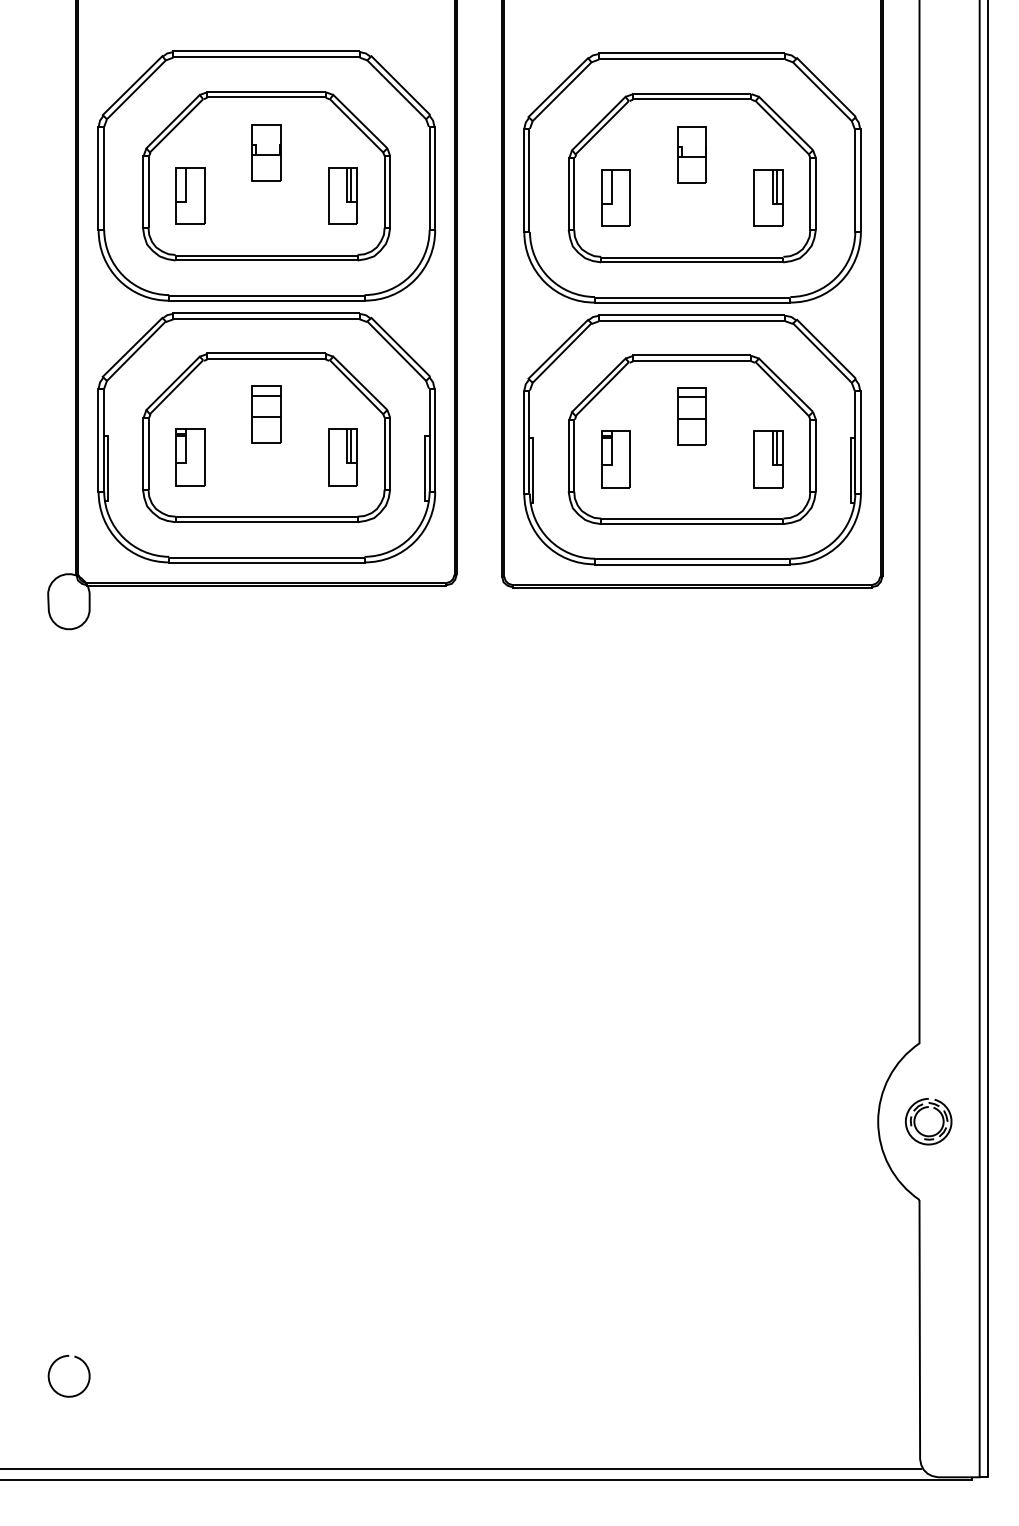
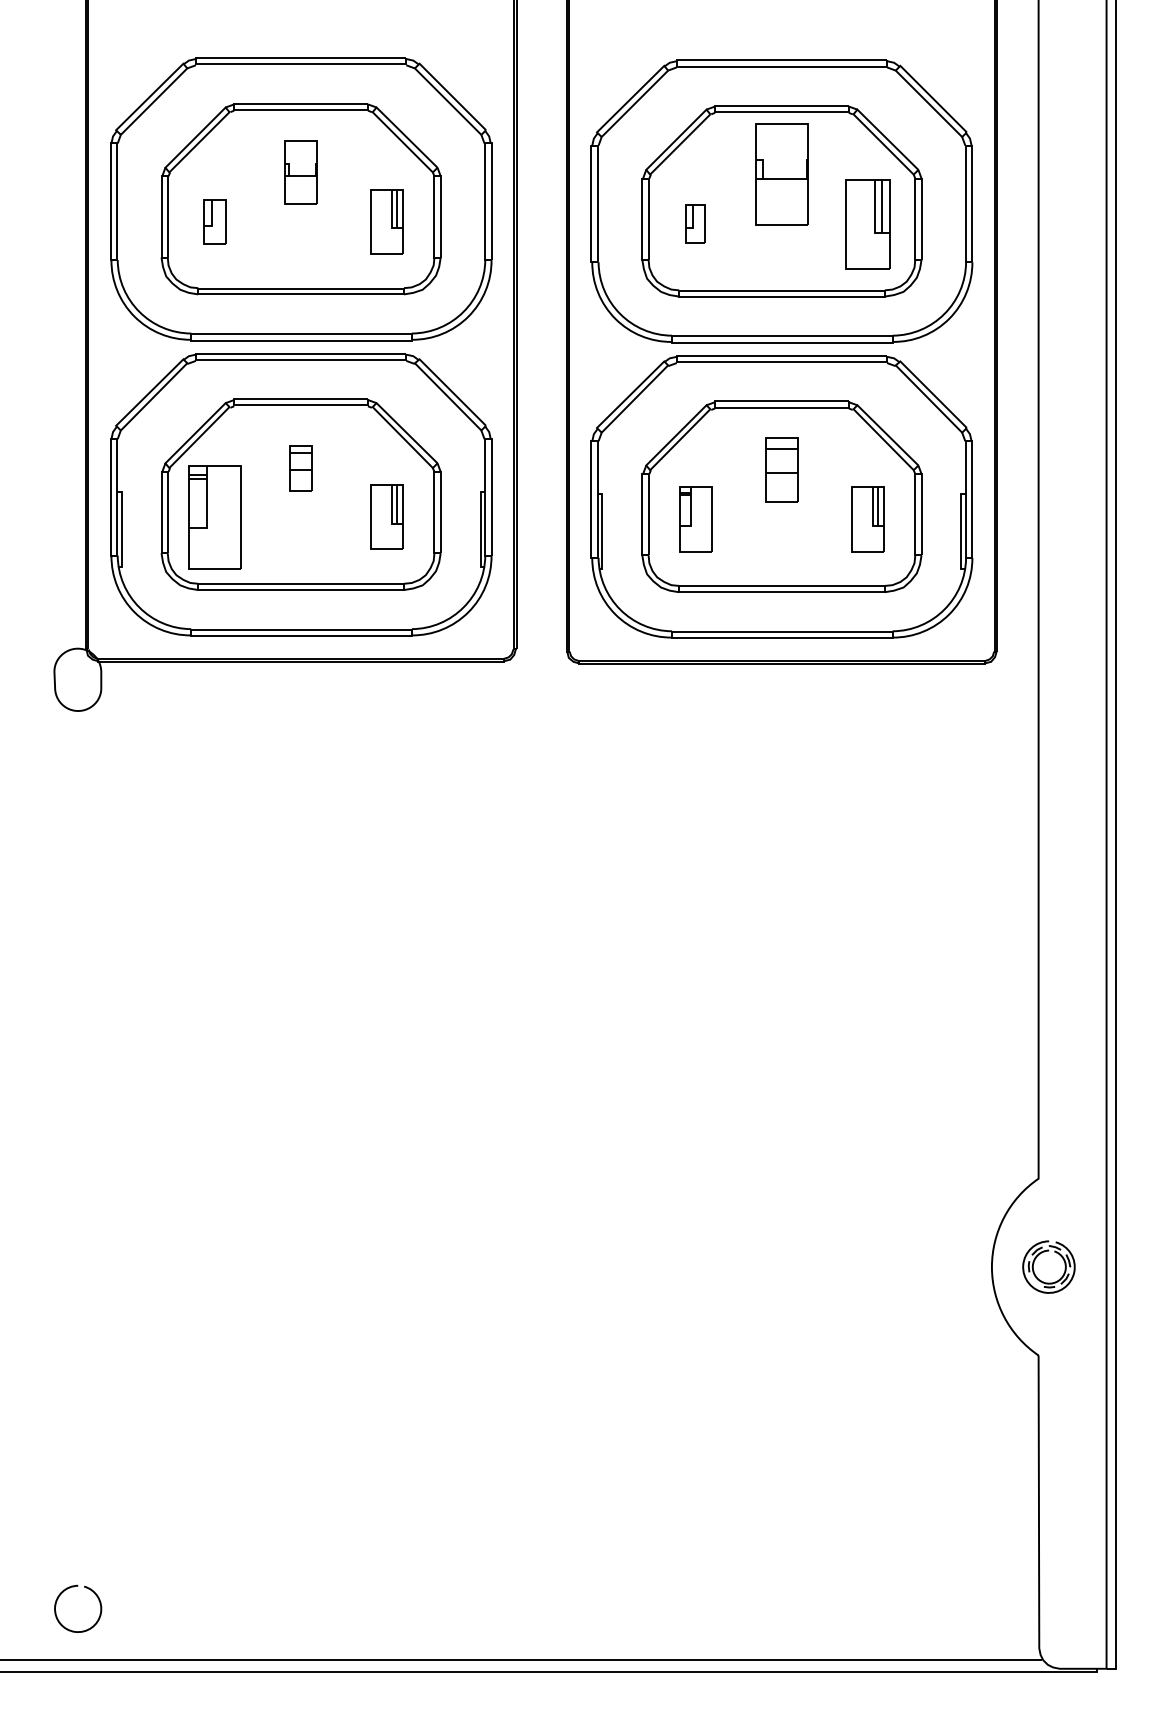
part: (691, 154) -> (781, 174), size x1.6
part: (190, 195) -> (215, 221), size x0.7
part: (615, 197) -> (695, 223), size x0.6
part: (768, 197) -> (868, 223), size x1.4
part: (266, 414) -> (301, 468), size x0.7
part: (190, 457) -> (215, 516), size x1.6
curve: (65, 1357) -> (74, 1587), moved

